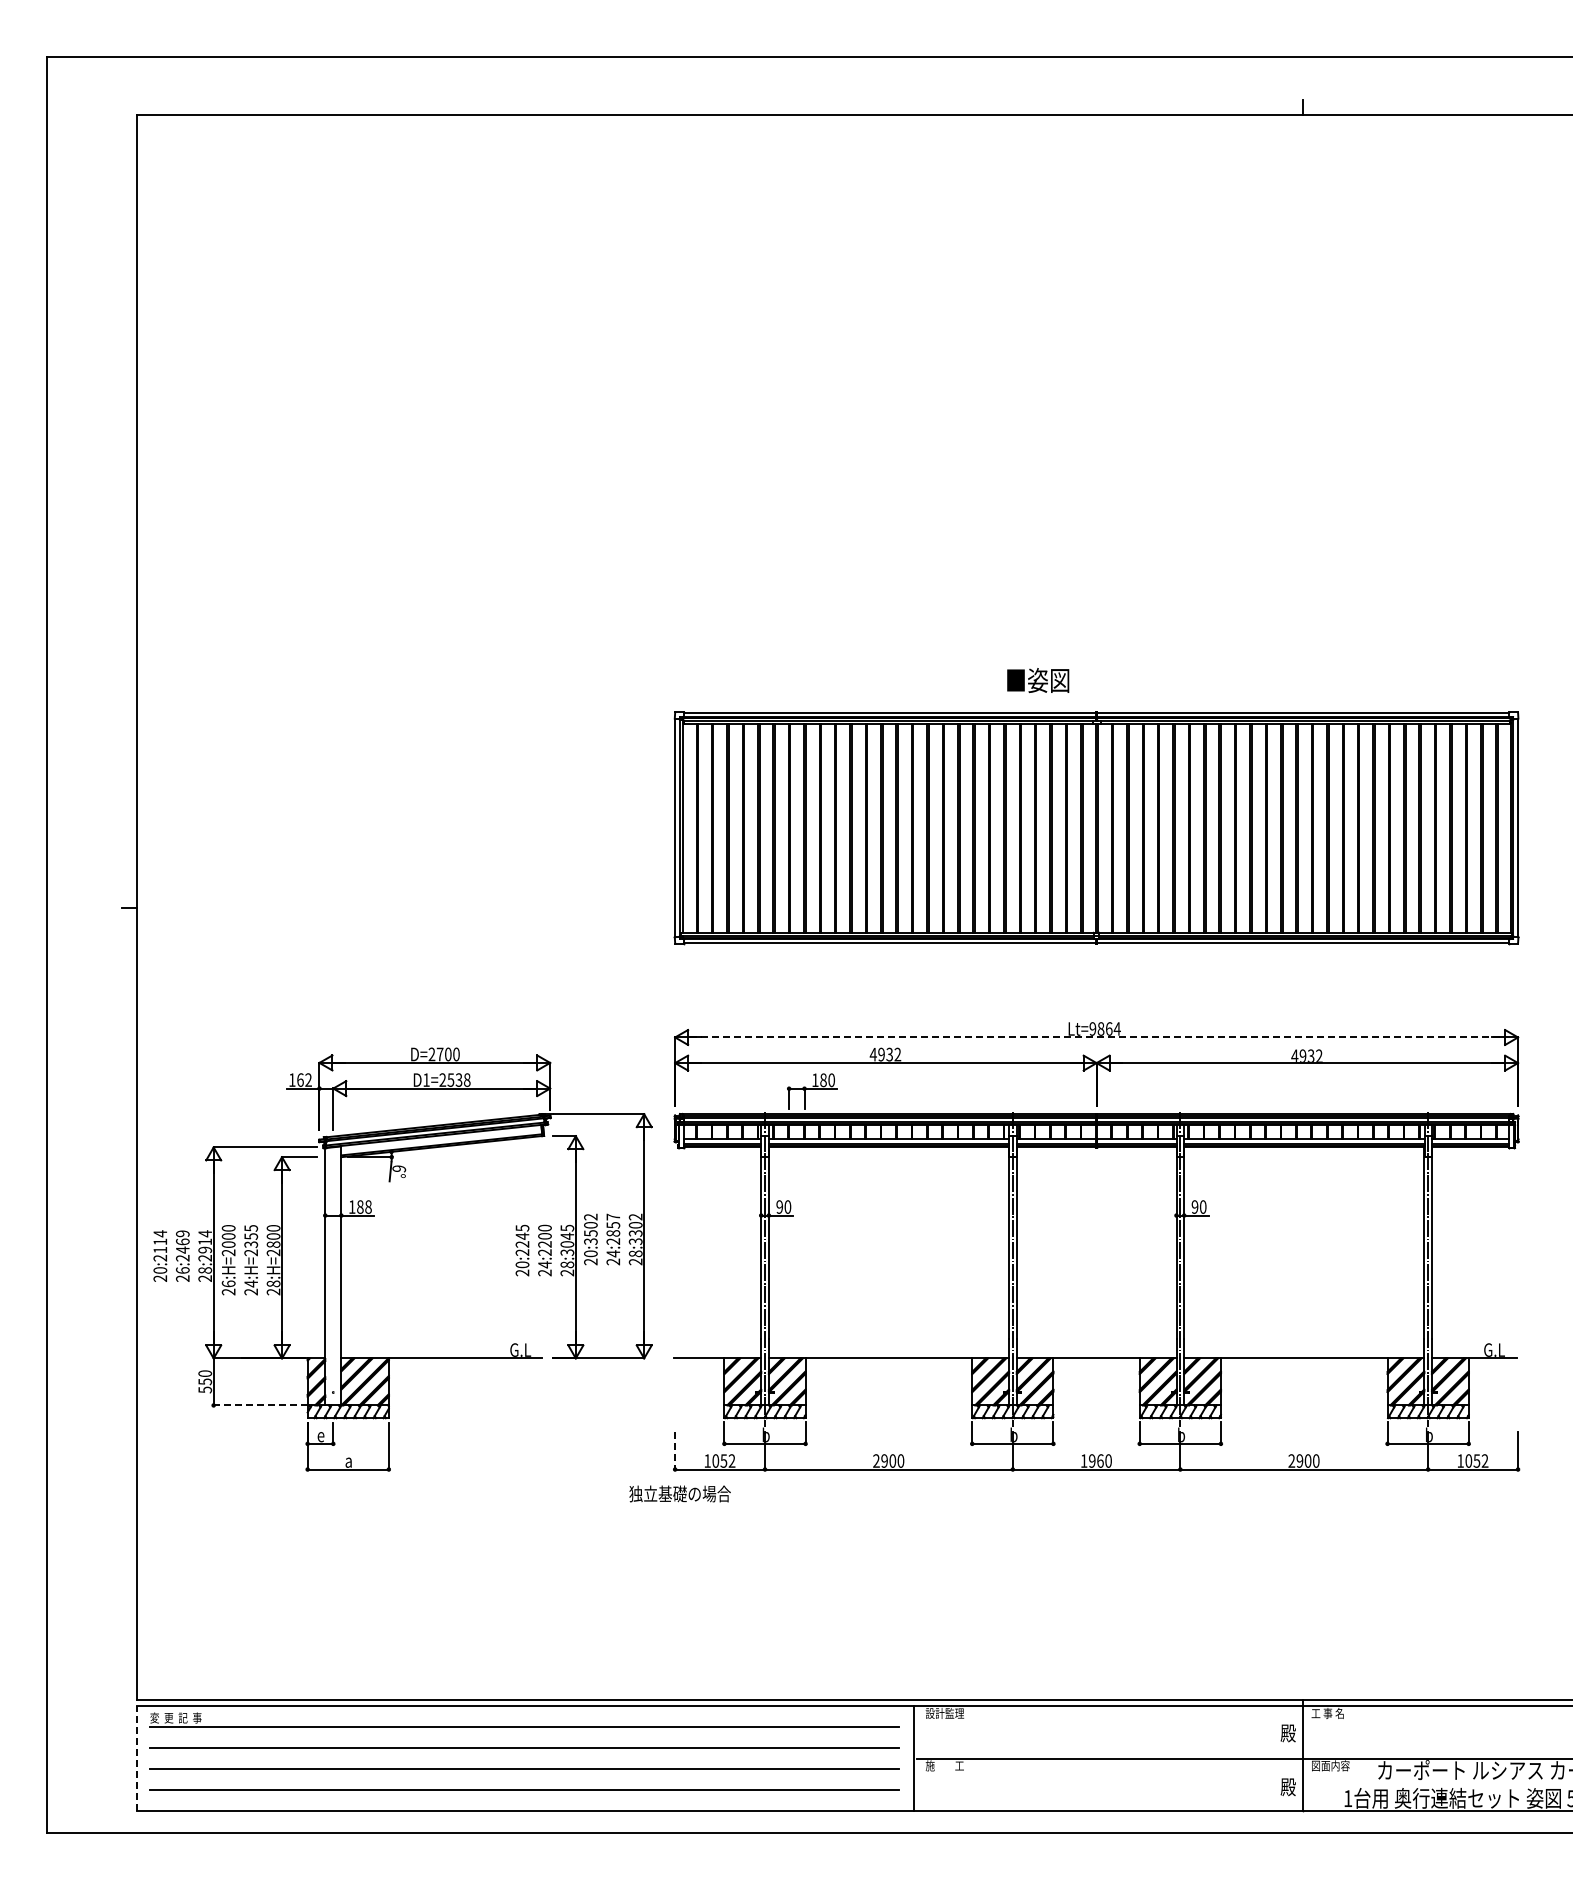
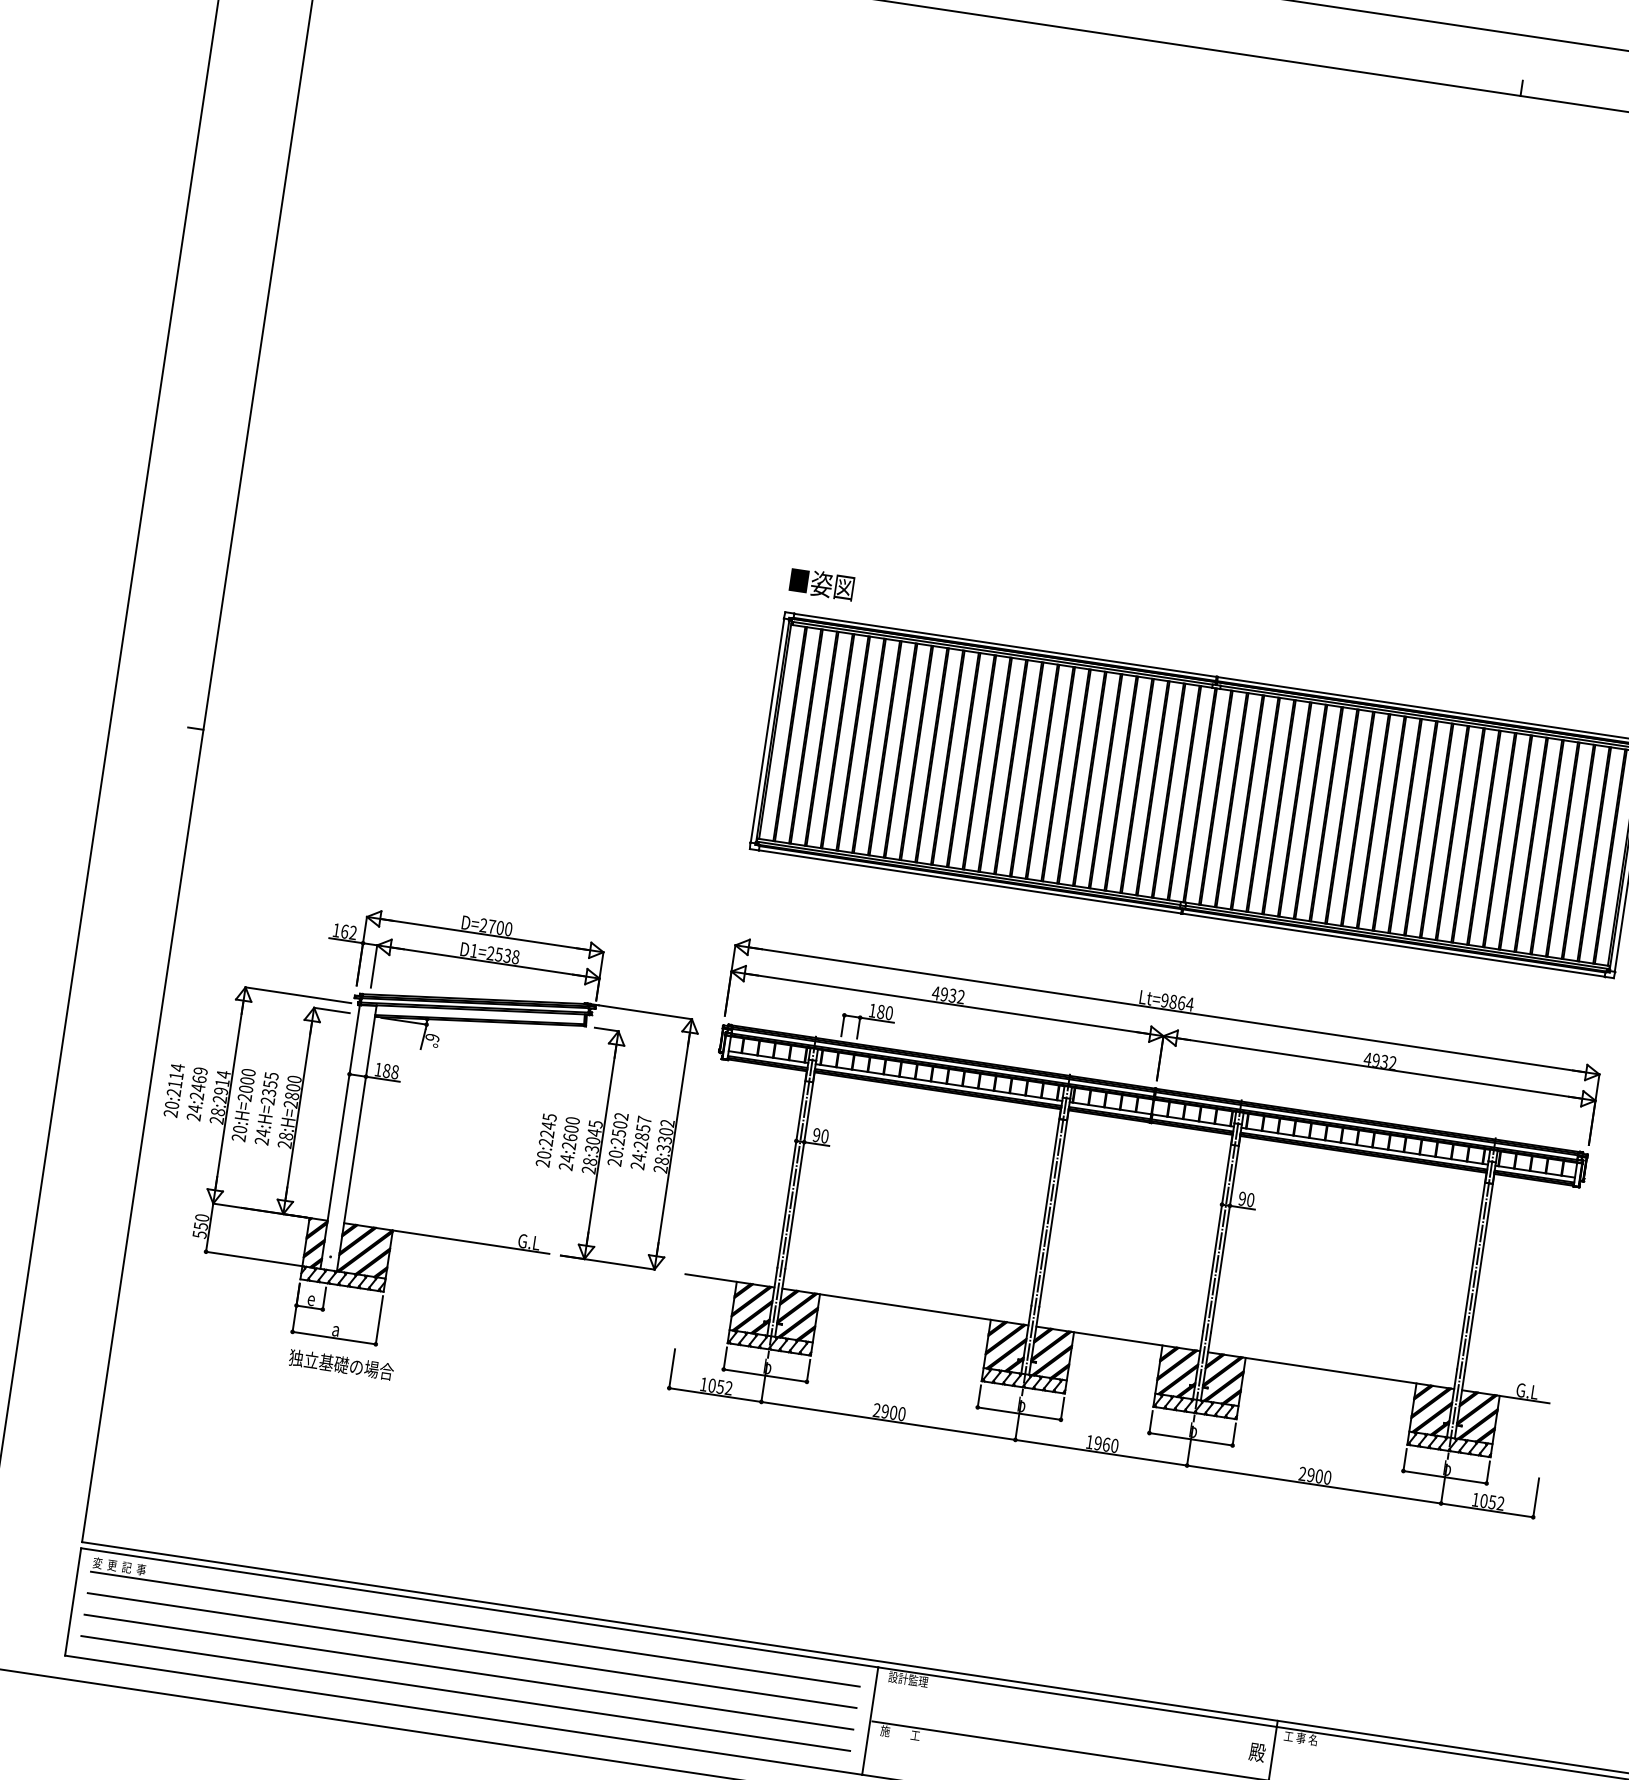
text: (1038, 680) -> (822, 584), moved
line: (1096, 1037) -> (1167, 1009), dashed -> solid
text: (591, 1241) -> (618, 1141), 20:3502 -> 20:2502
text: (544, 1244) -> (569, 1137), 24:2200 -> 24:2600
text: (182, 1270) -> (194, 1108), 26:2469 -> 24:2469
text: (228, 1283) -> (239, 1129), 26:H=2000 -> 20:H=2000
line: (260, 1405) -> (254, 1259), dashed -> solid
line: (675, 1451) -> (672, 1369), dashed -> solid
text: (679, 1493) -> (341, 1364), moved
line: (136, 1758) -> (72, 1601), dashed -> solid

